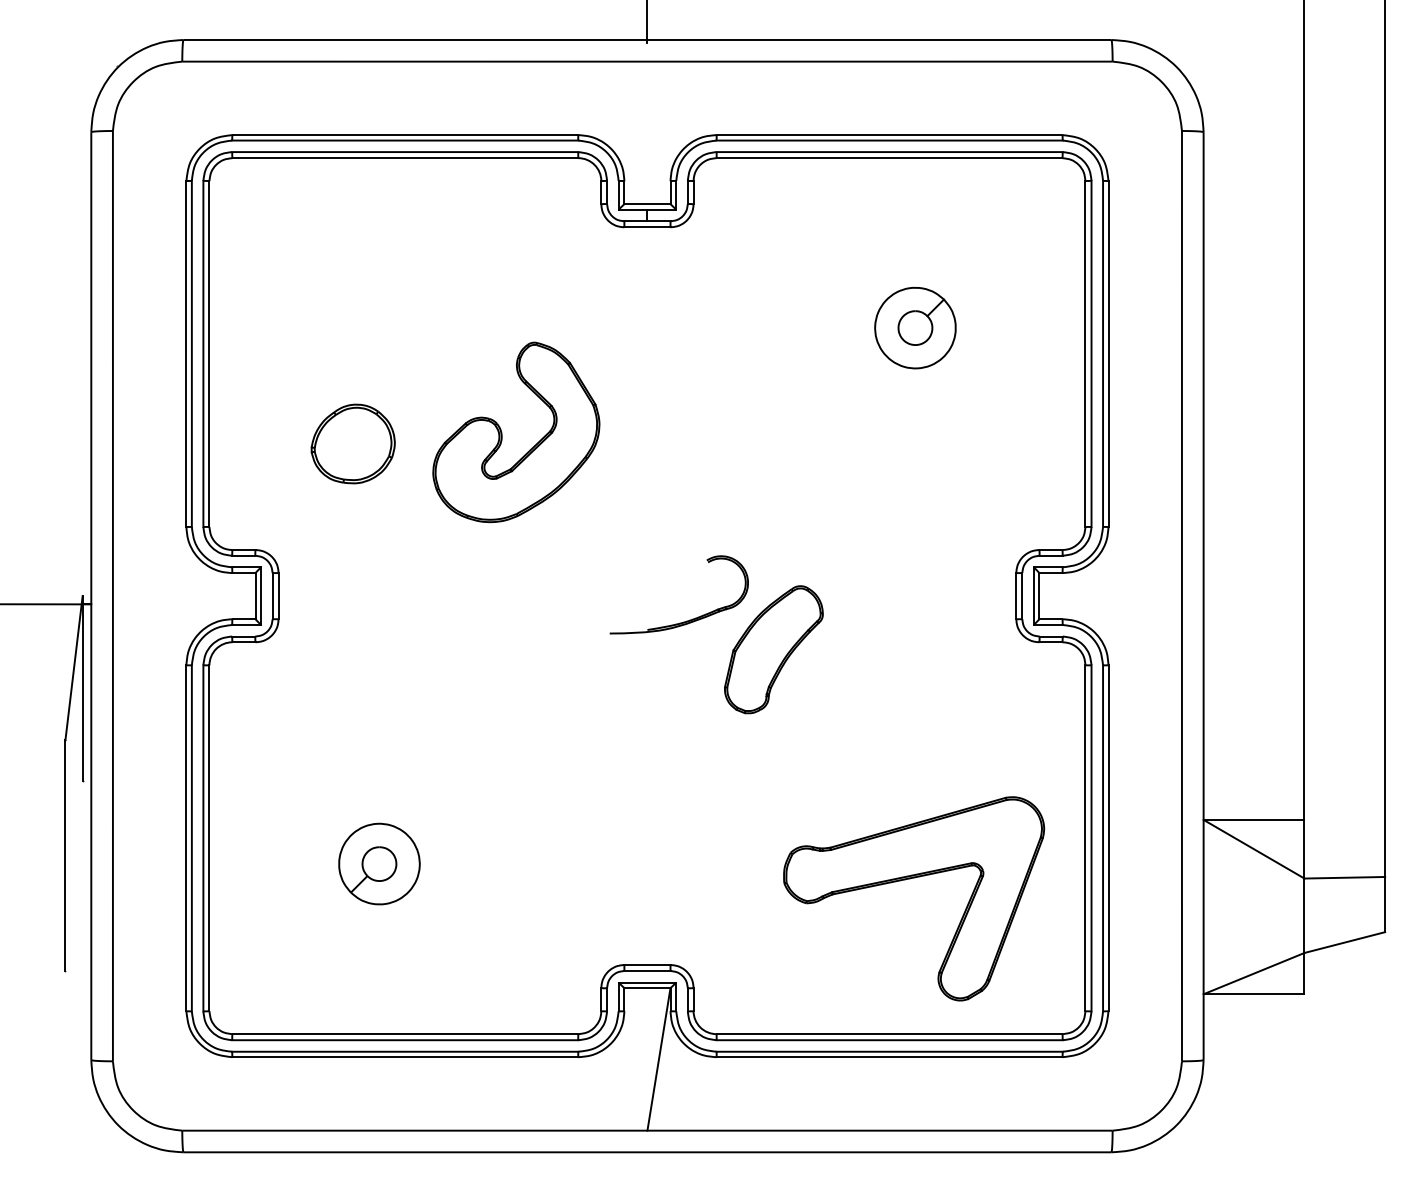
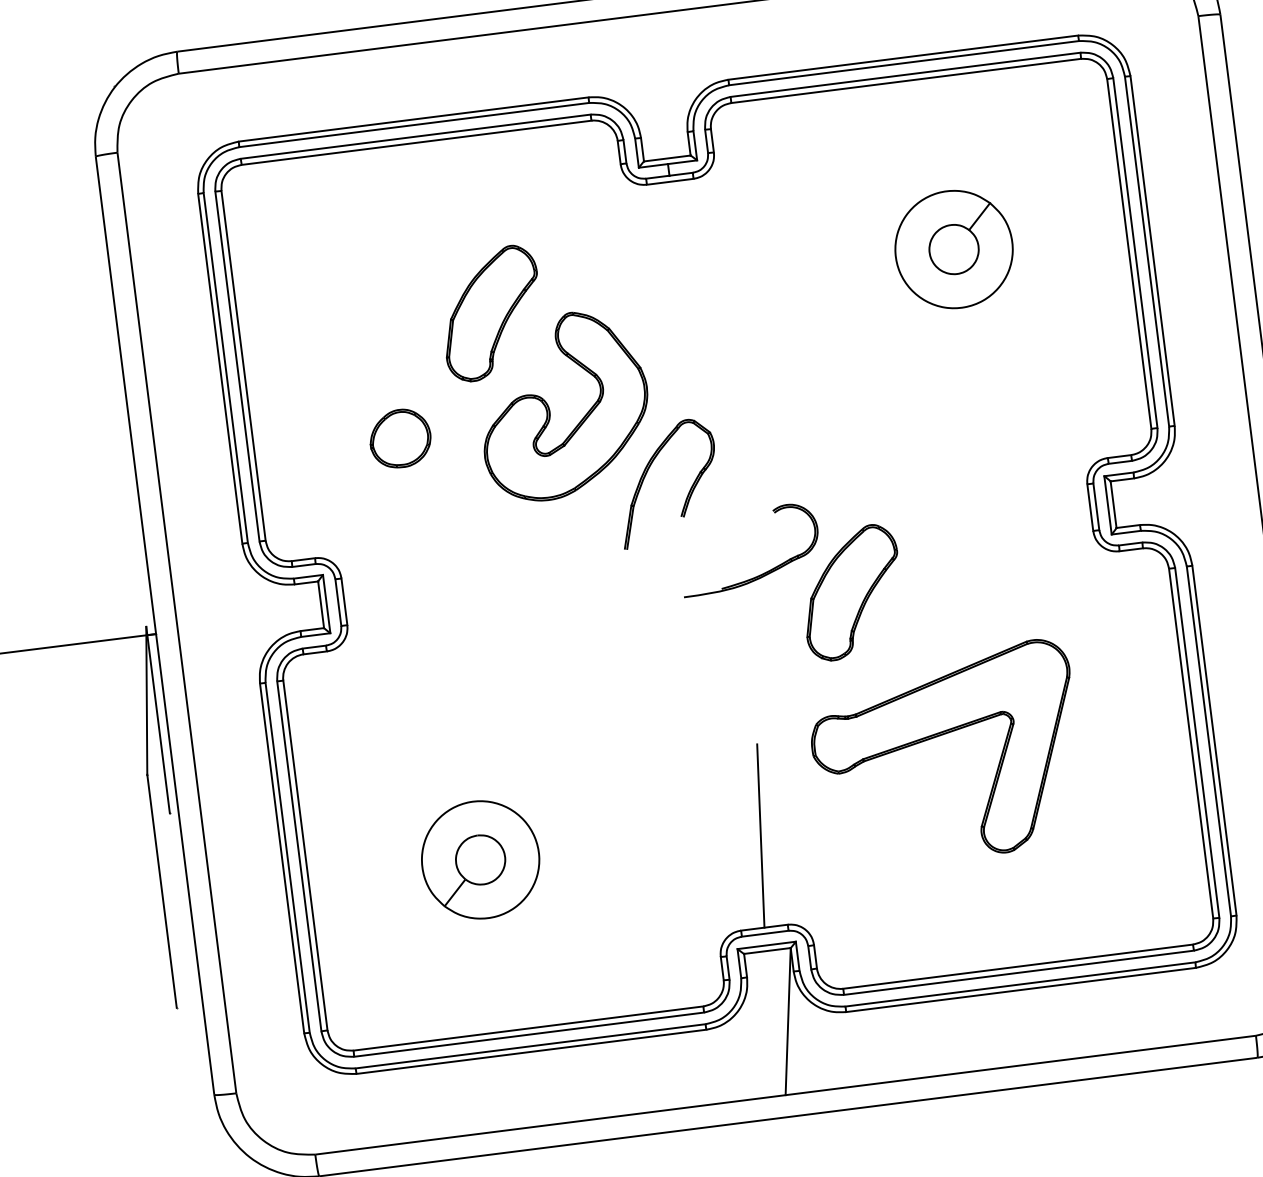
part: (915, 327) -> (954, 248), size x1.43
part: (457, 333) -> (491, 313), added
part: (352, 444) -> (399, 439), size x0.71
part: (587, 511) -> (645, 476), added
part: (379, 863) -> (480, 859), size x1.43
line: (654, 875) -> (760, 836), added
part: (910, 879) -> (940, 736), moved

